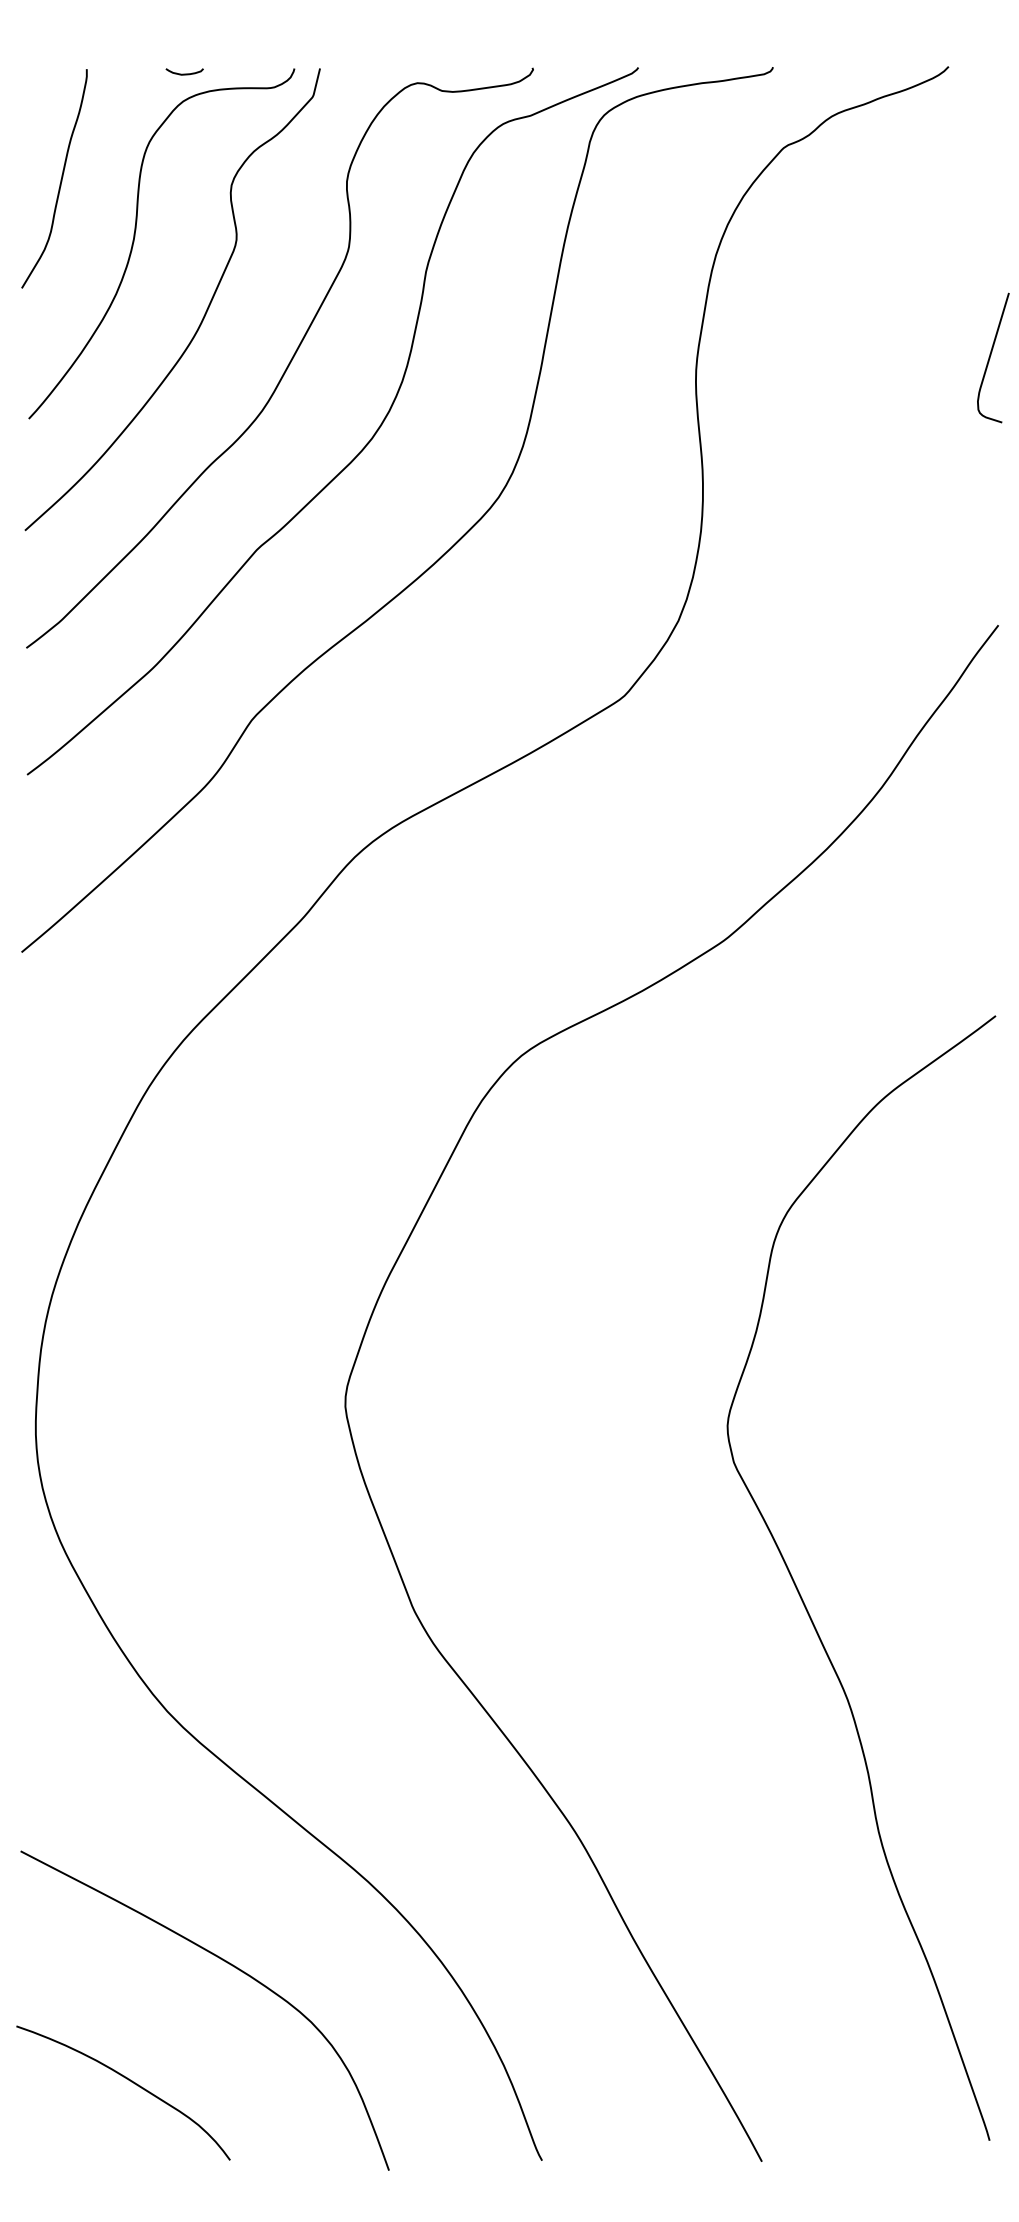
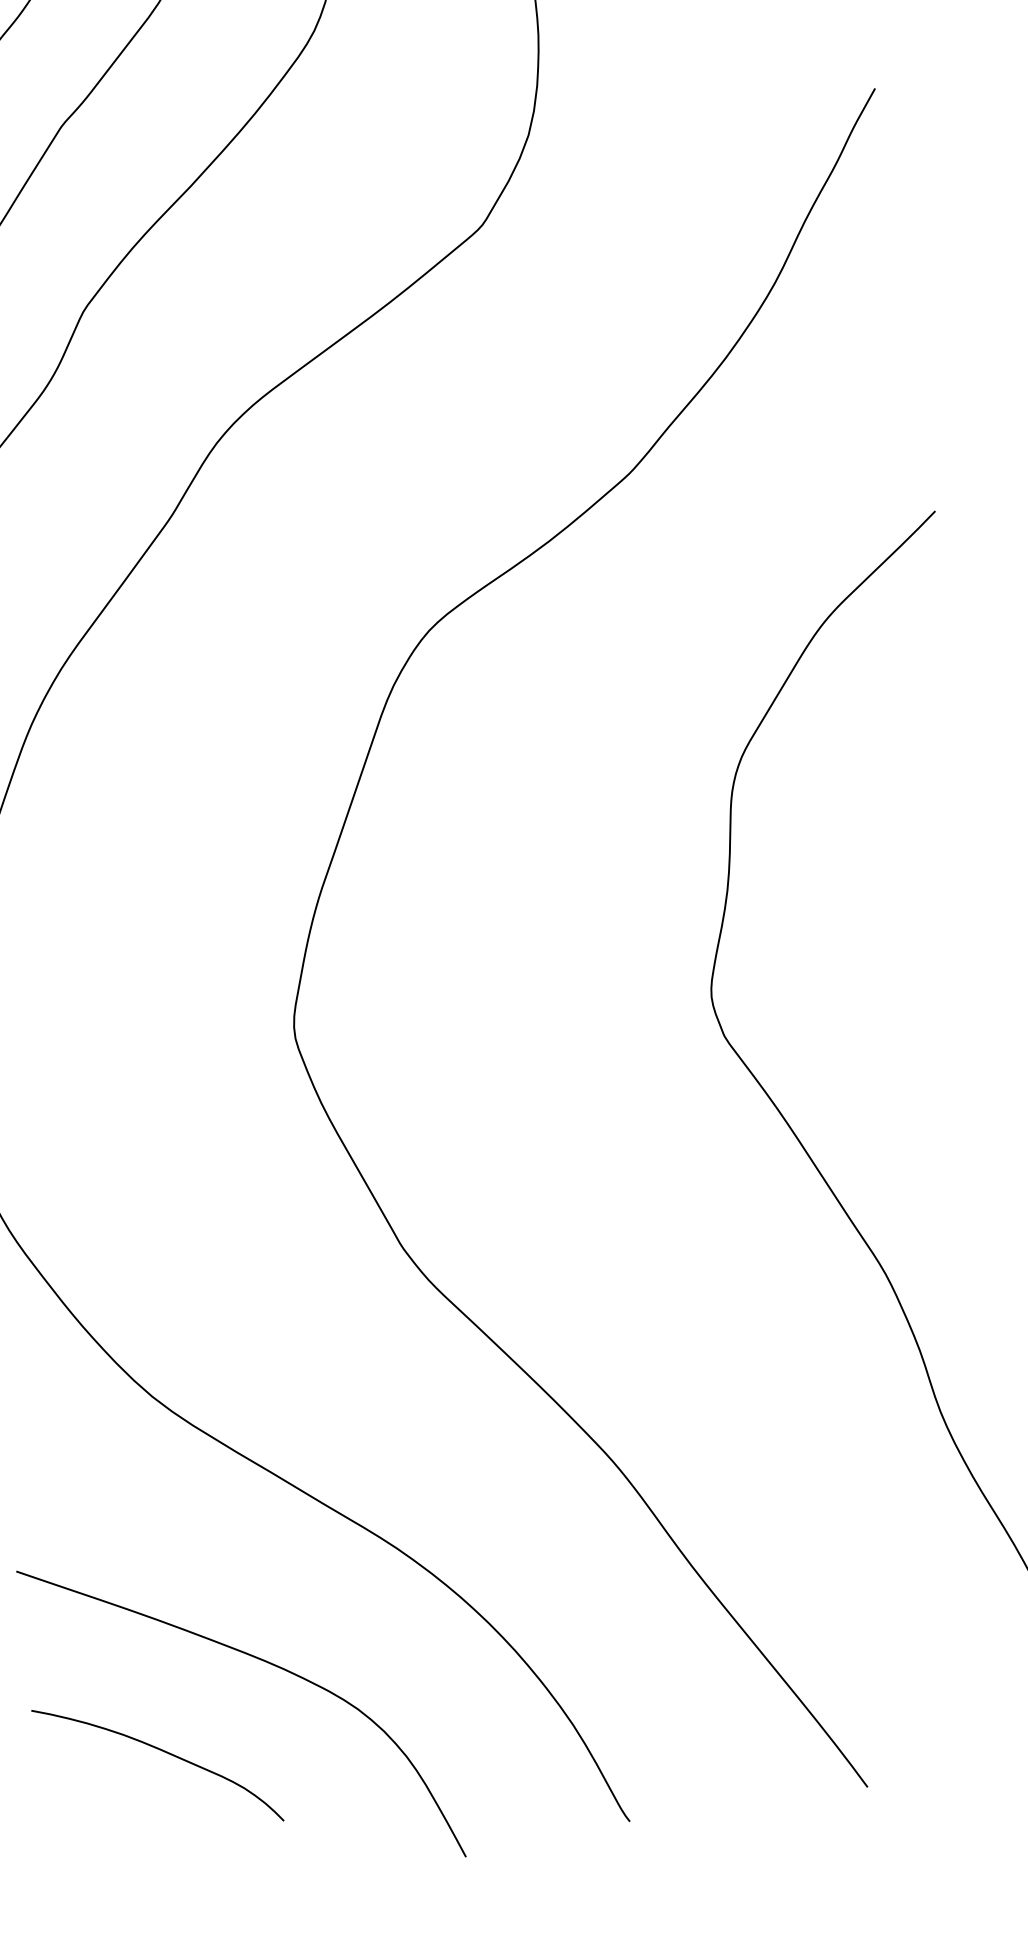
curve: (131, 2082) -> (164, 1752), moved

